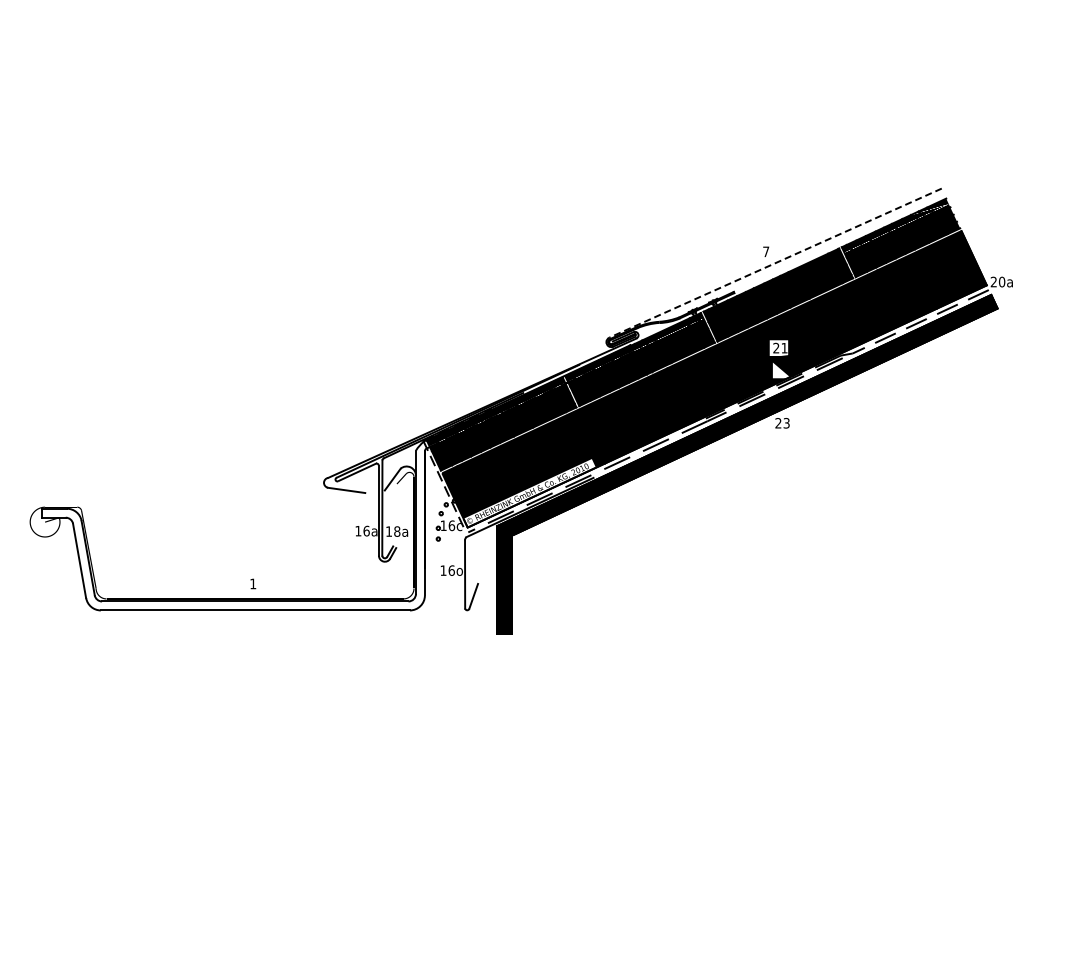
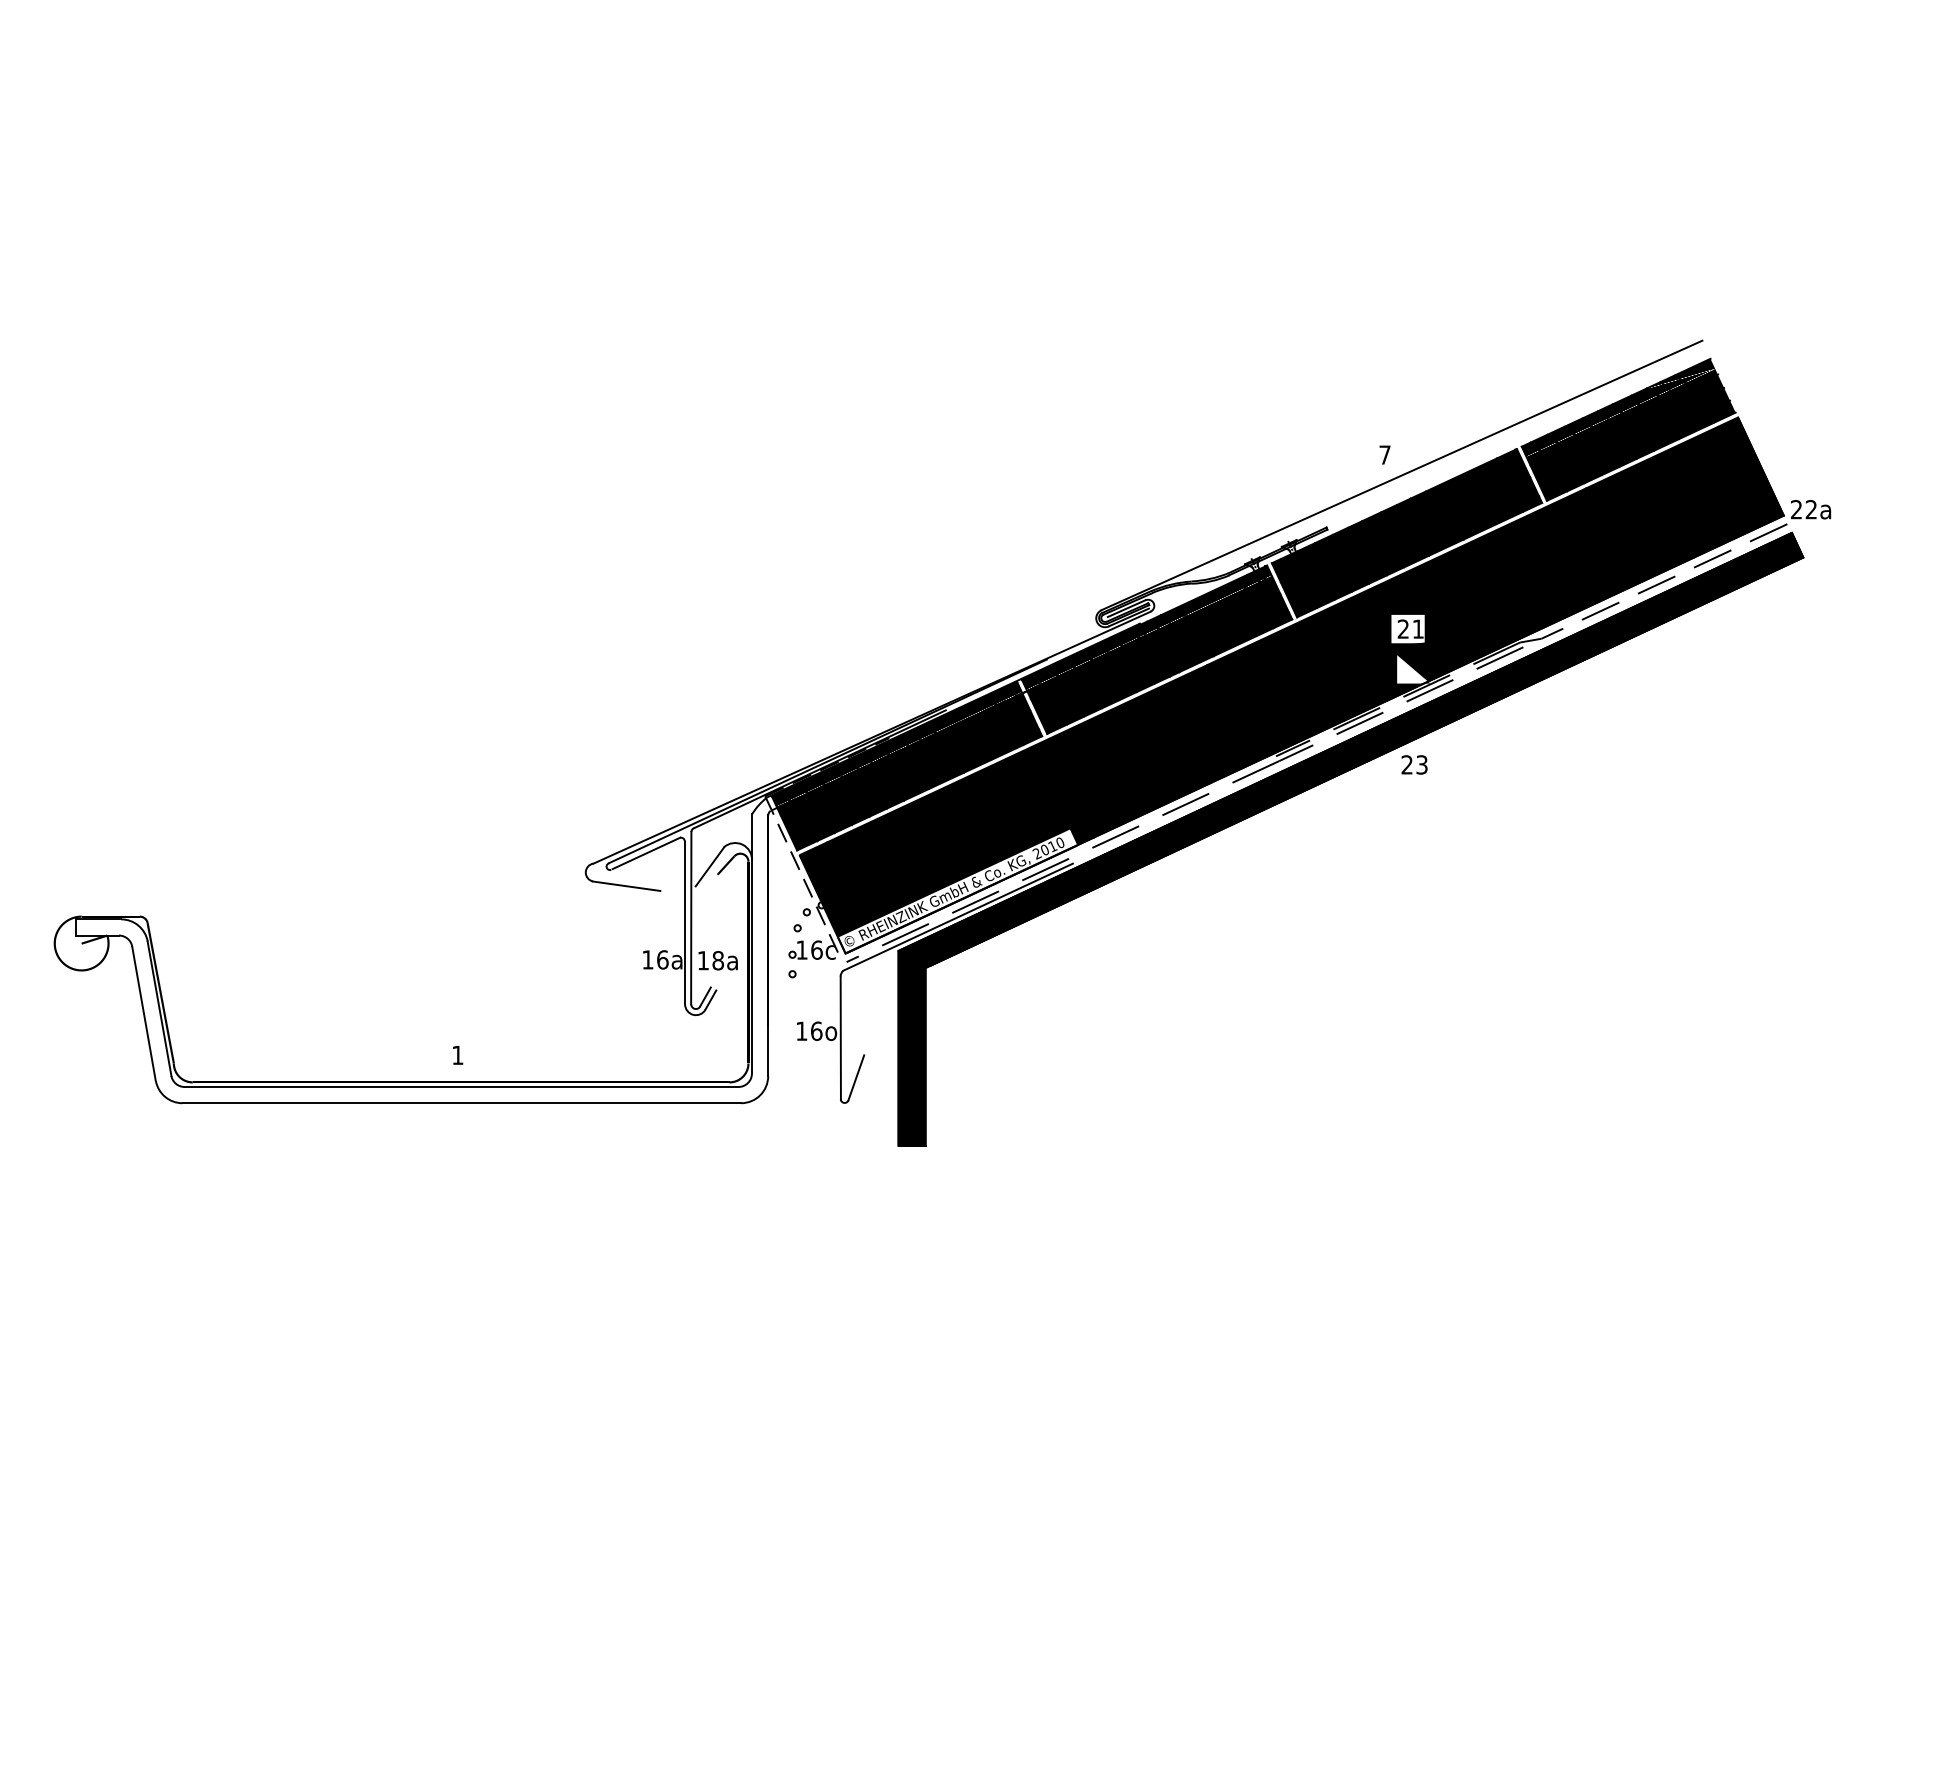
line: (775, 263) -> (1401, 476), dashed -> solid
text: (1002, 281) -> (1812, 508), 20a -> 22a

